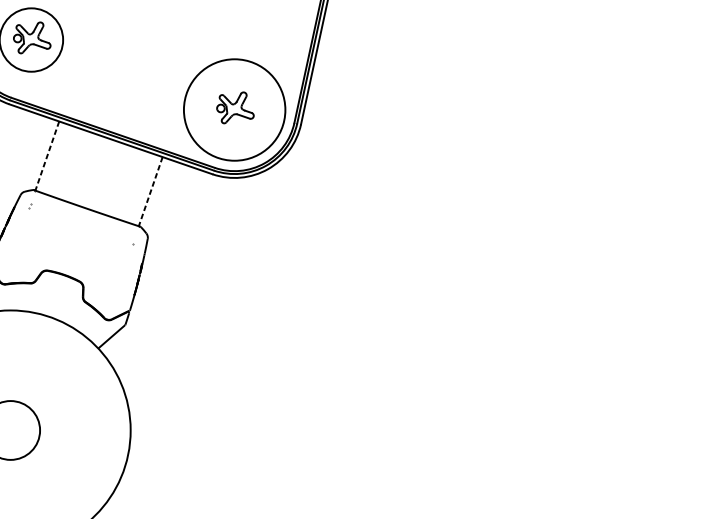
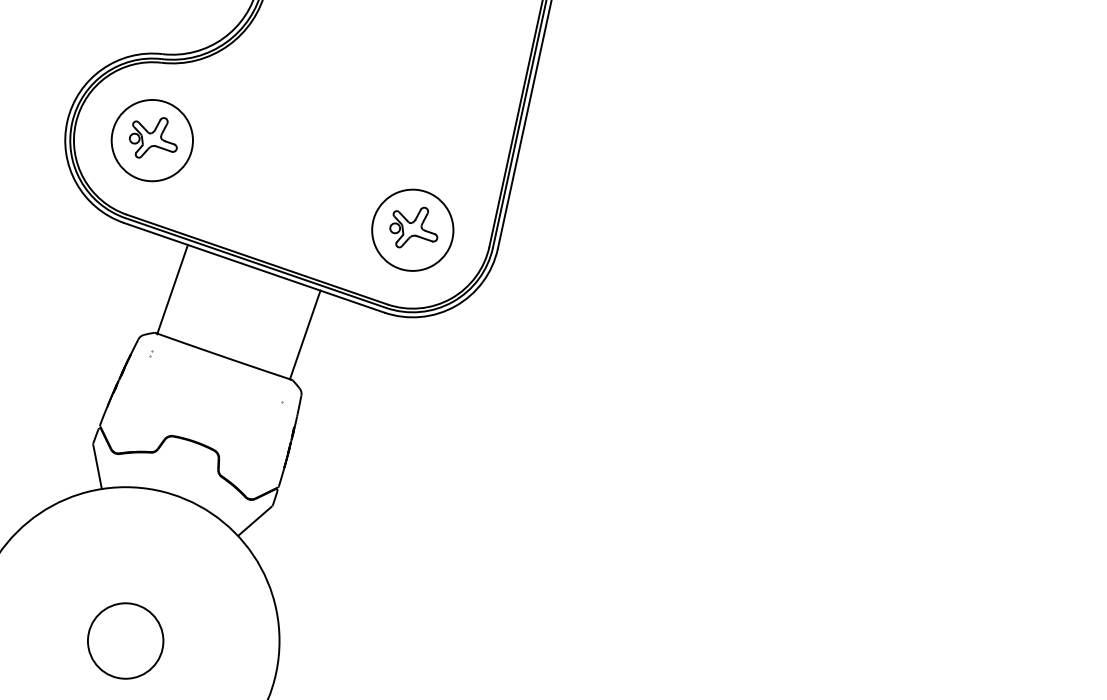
circle: (234, 109) -> (412, 229), size x0.62
line: (47, 156) -> (172, 289), dashed -> solid
line: (150, 191) -> (305, 334), dashed -> solid

